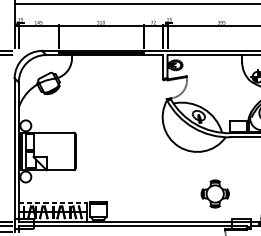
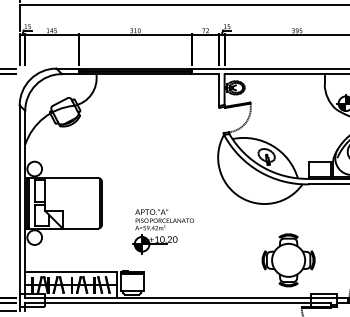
part: (121, 172) -> (162, 231), added
part: (215, 194) -> (288, 260), size x1.43
line: (53, 203) -> (71, 272), dashed -> solid

